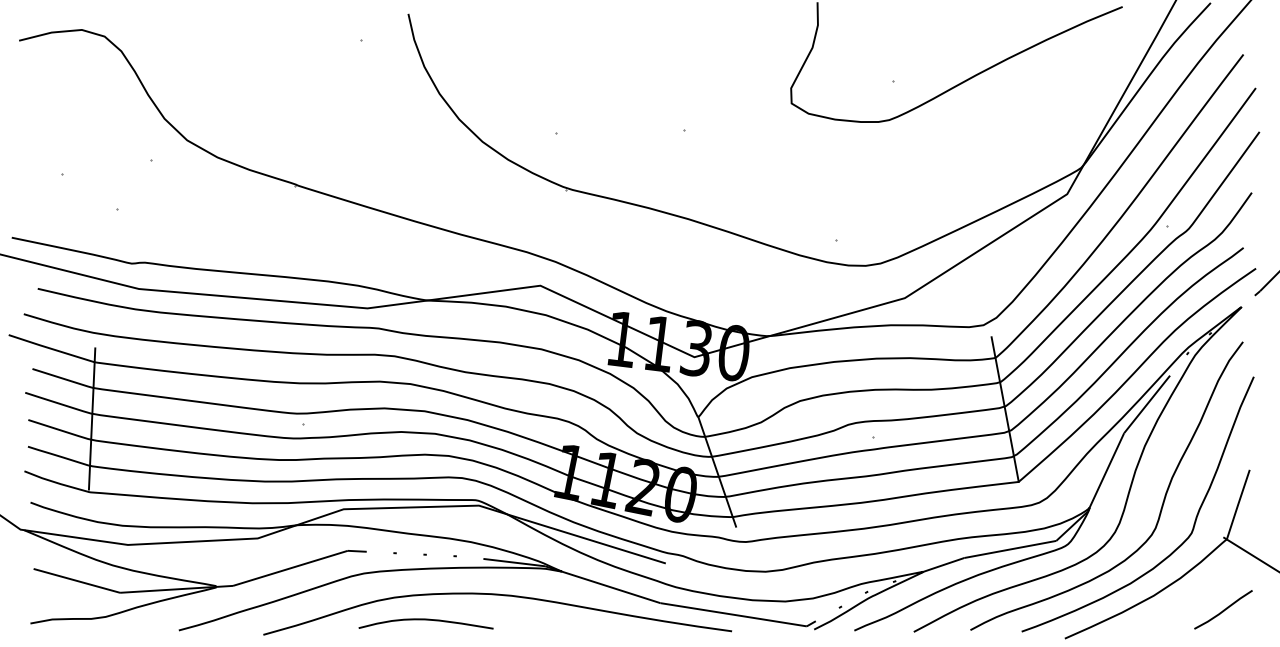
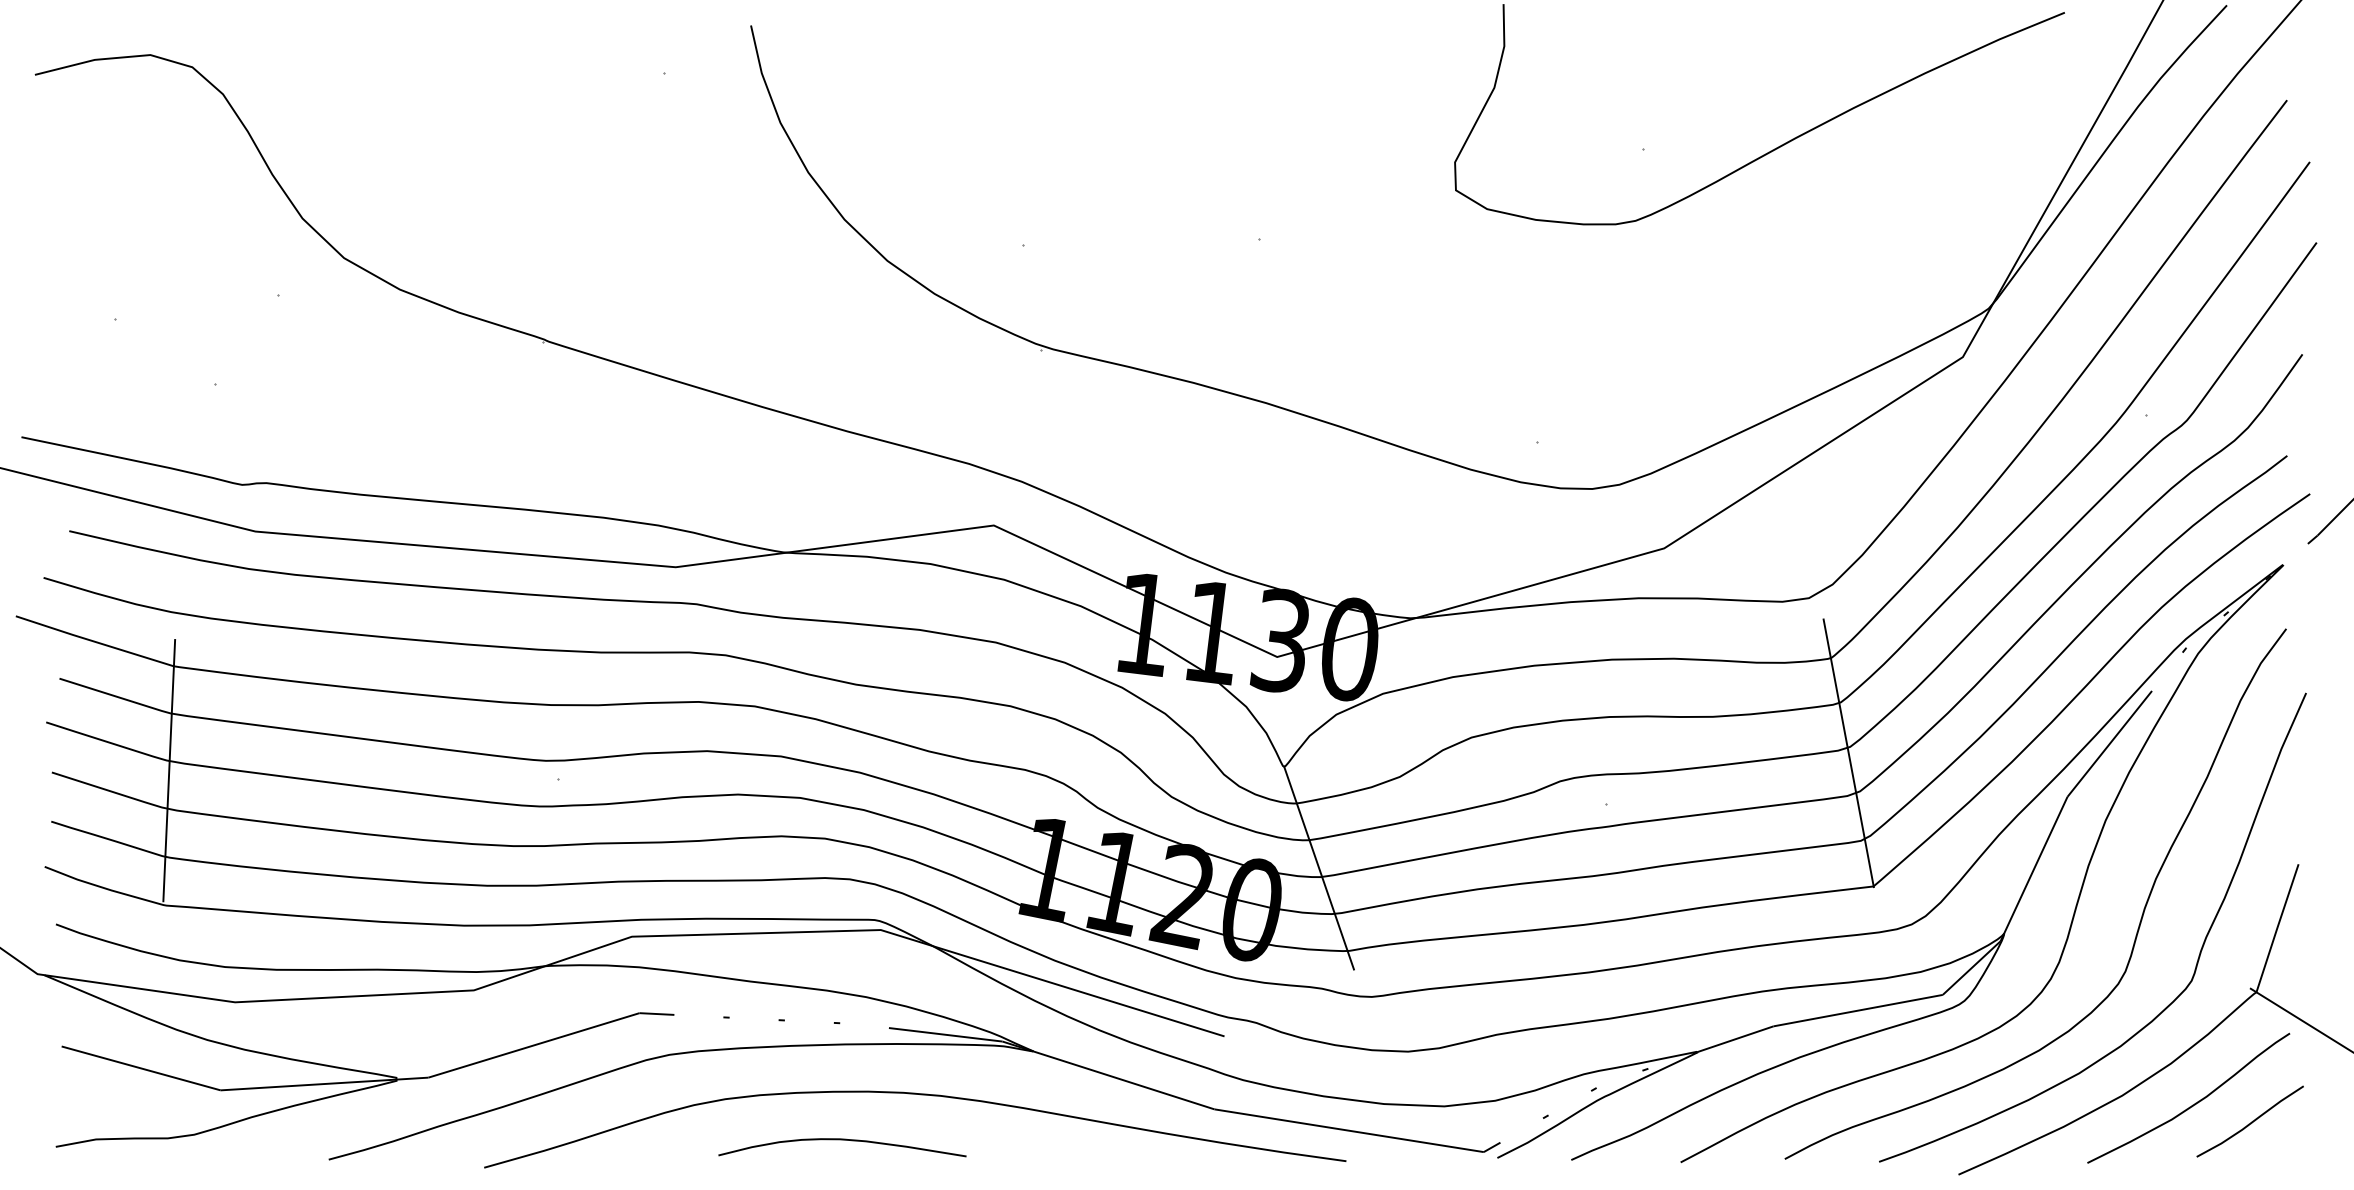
curve: (1192, 599) -> (2193, 1102), added
curve: (425, 620) -> (841, 1141), moved

